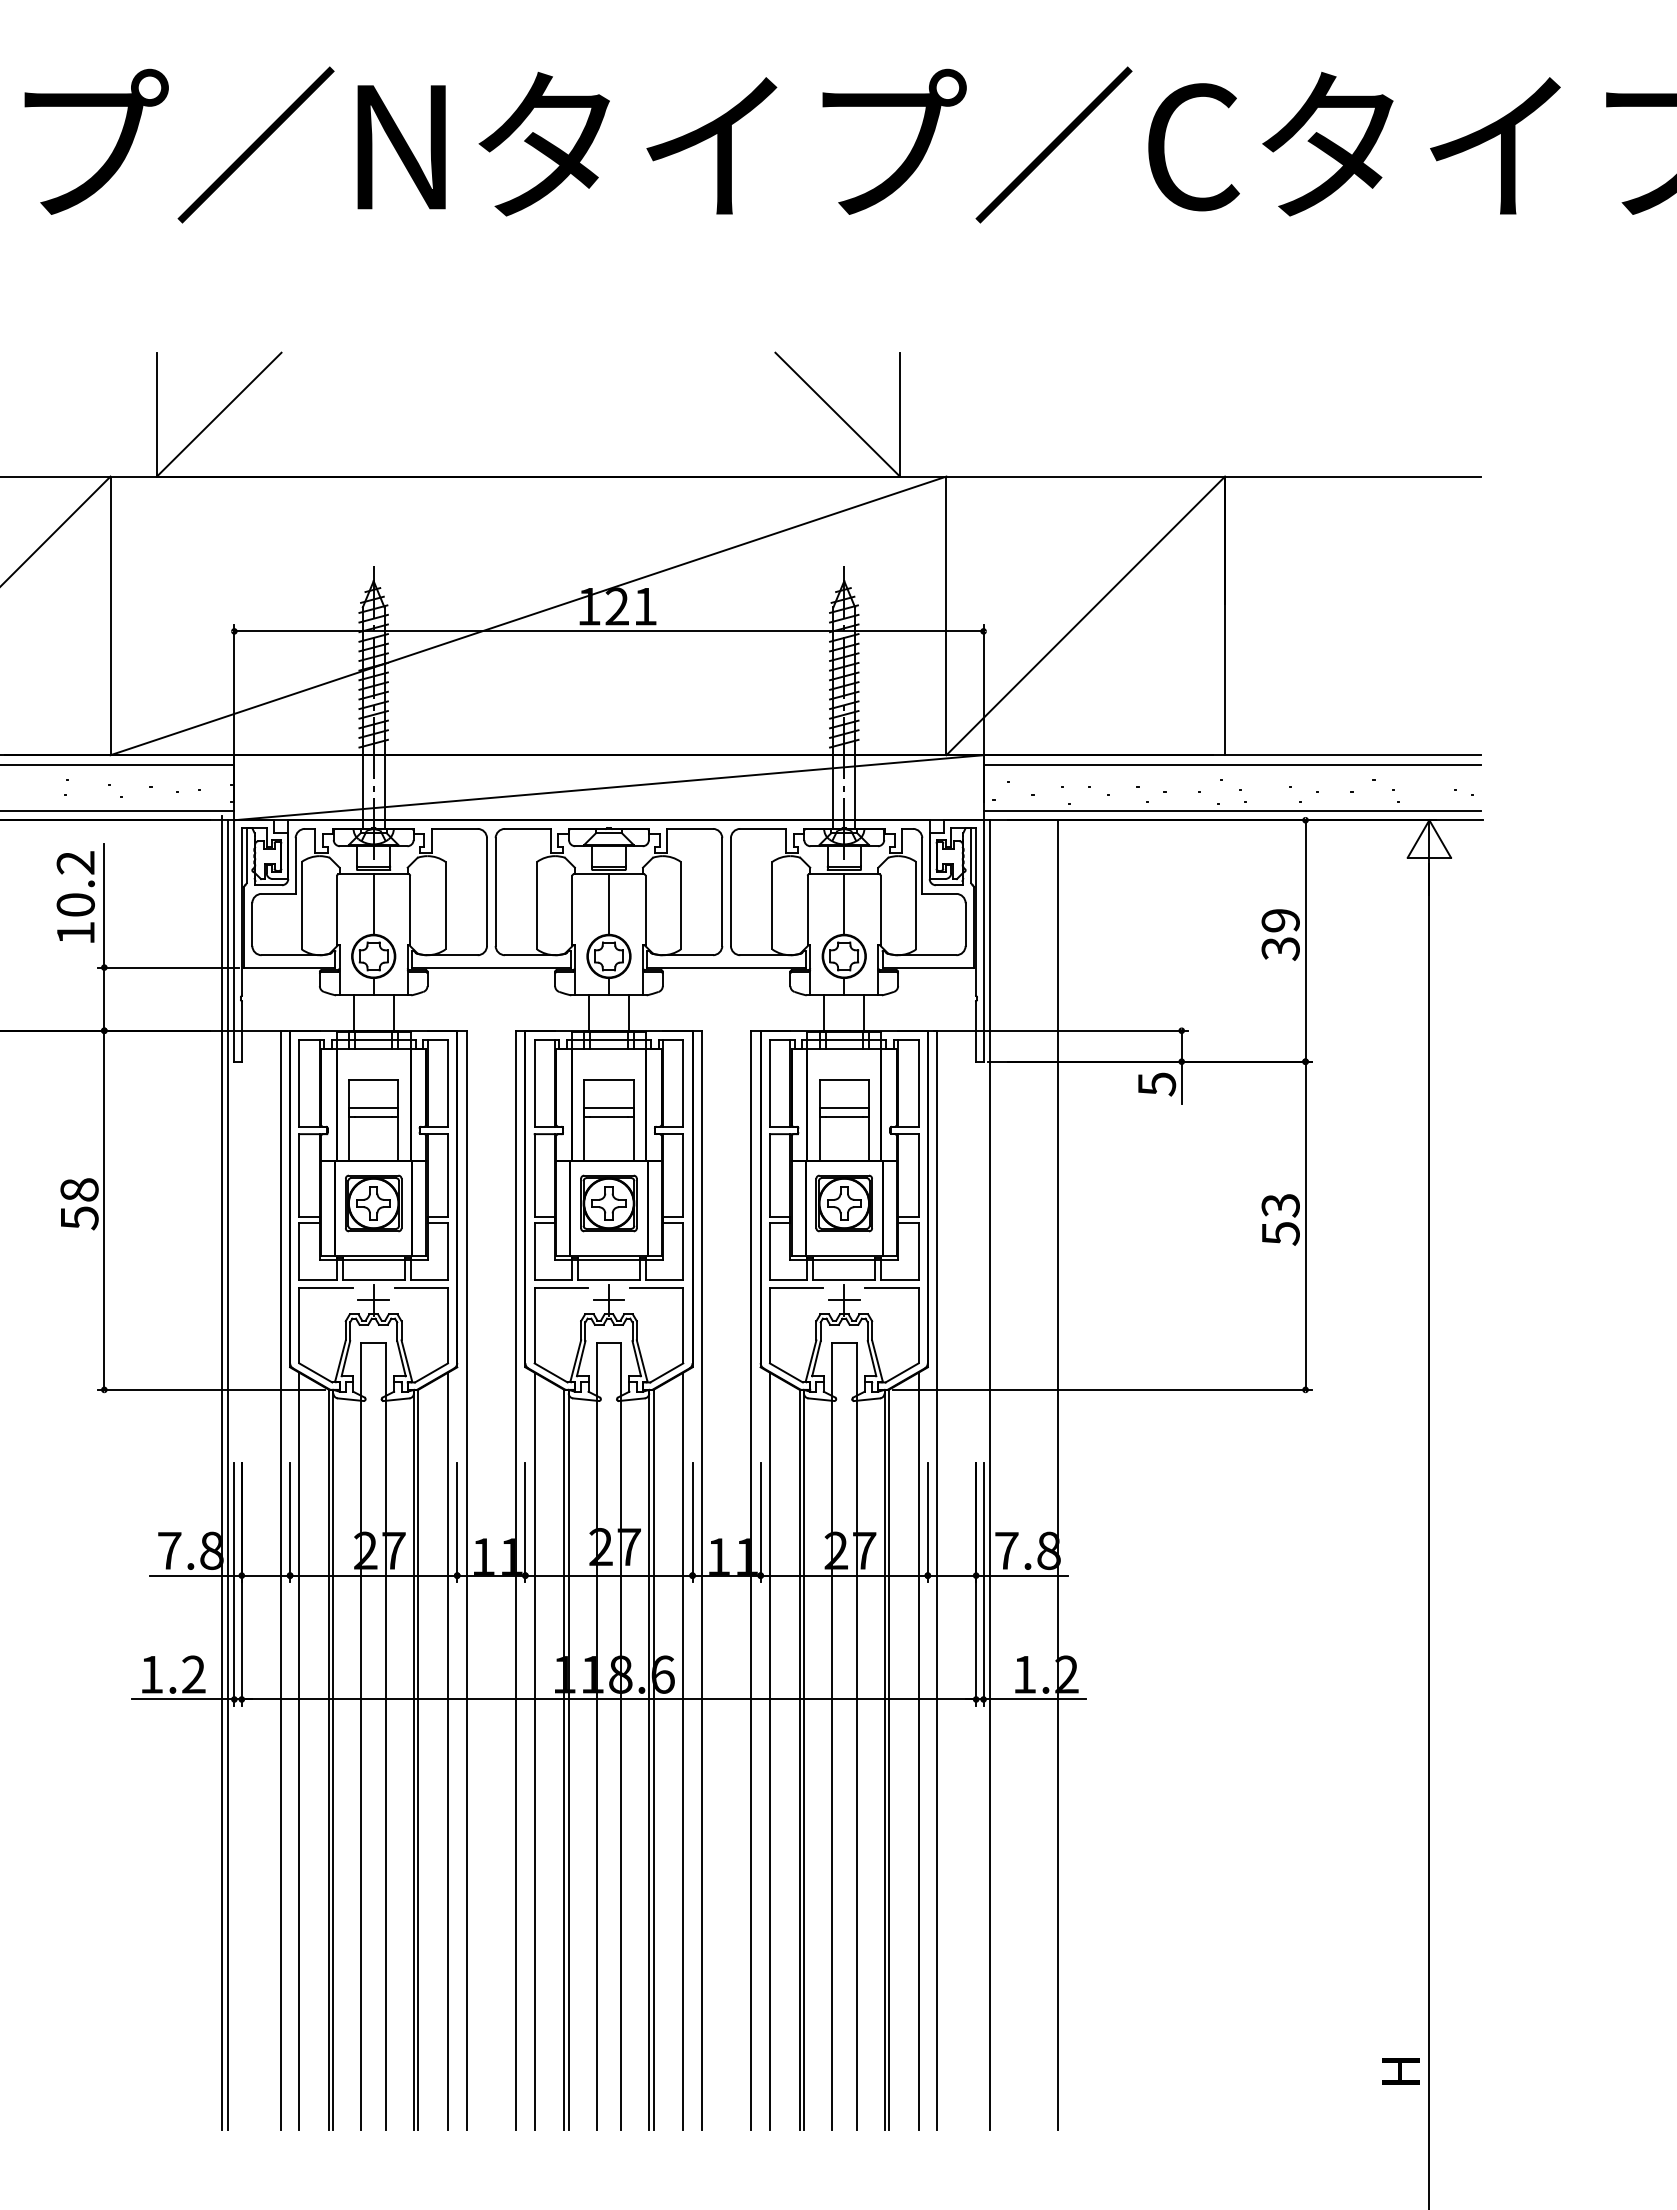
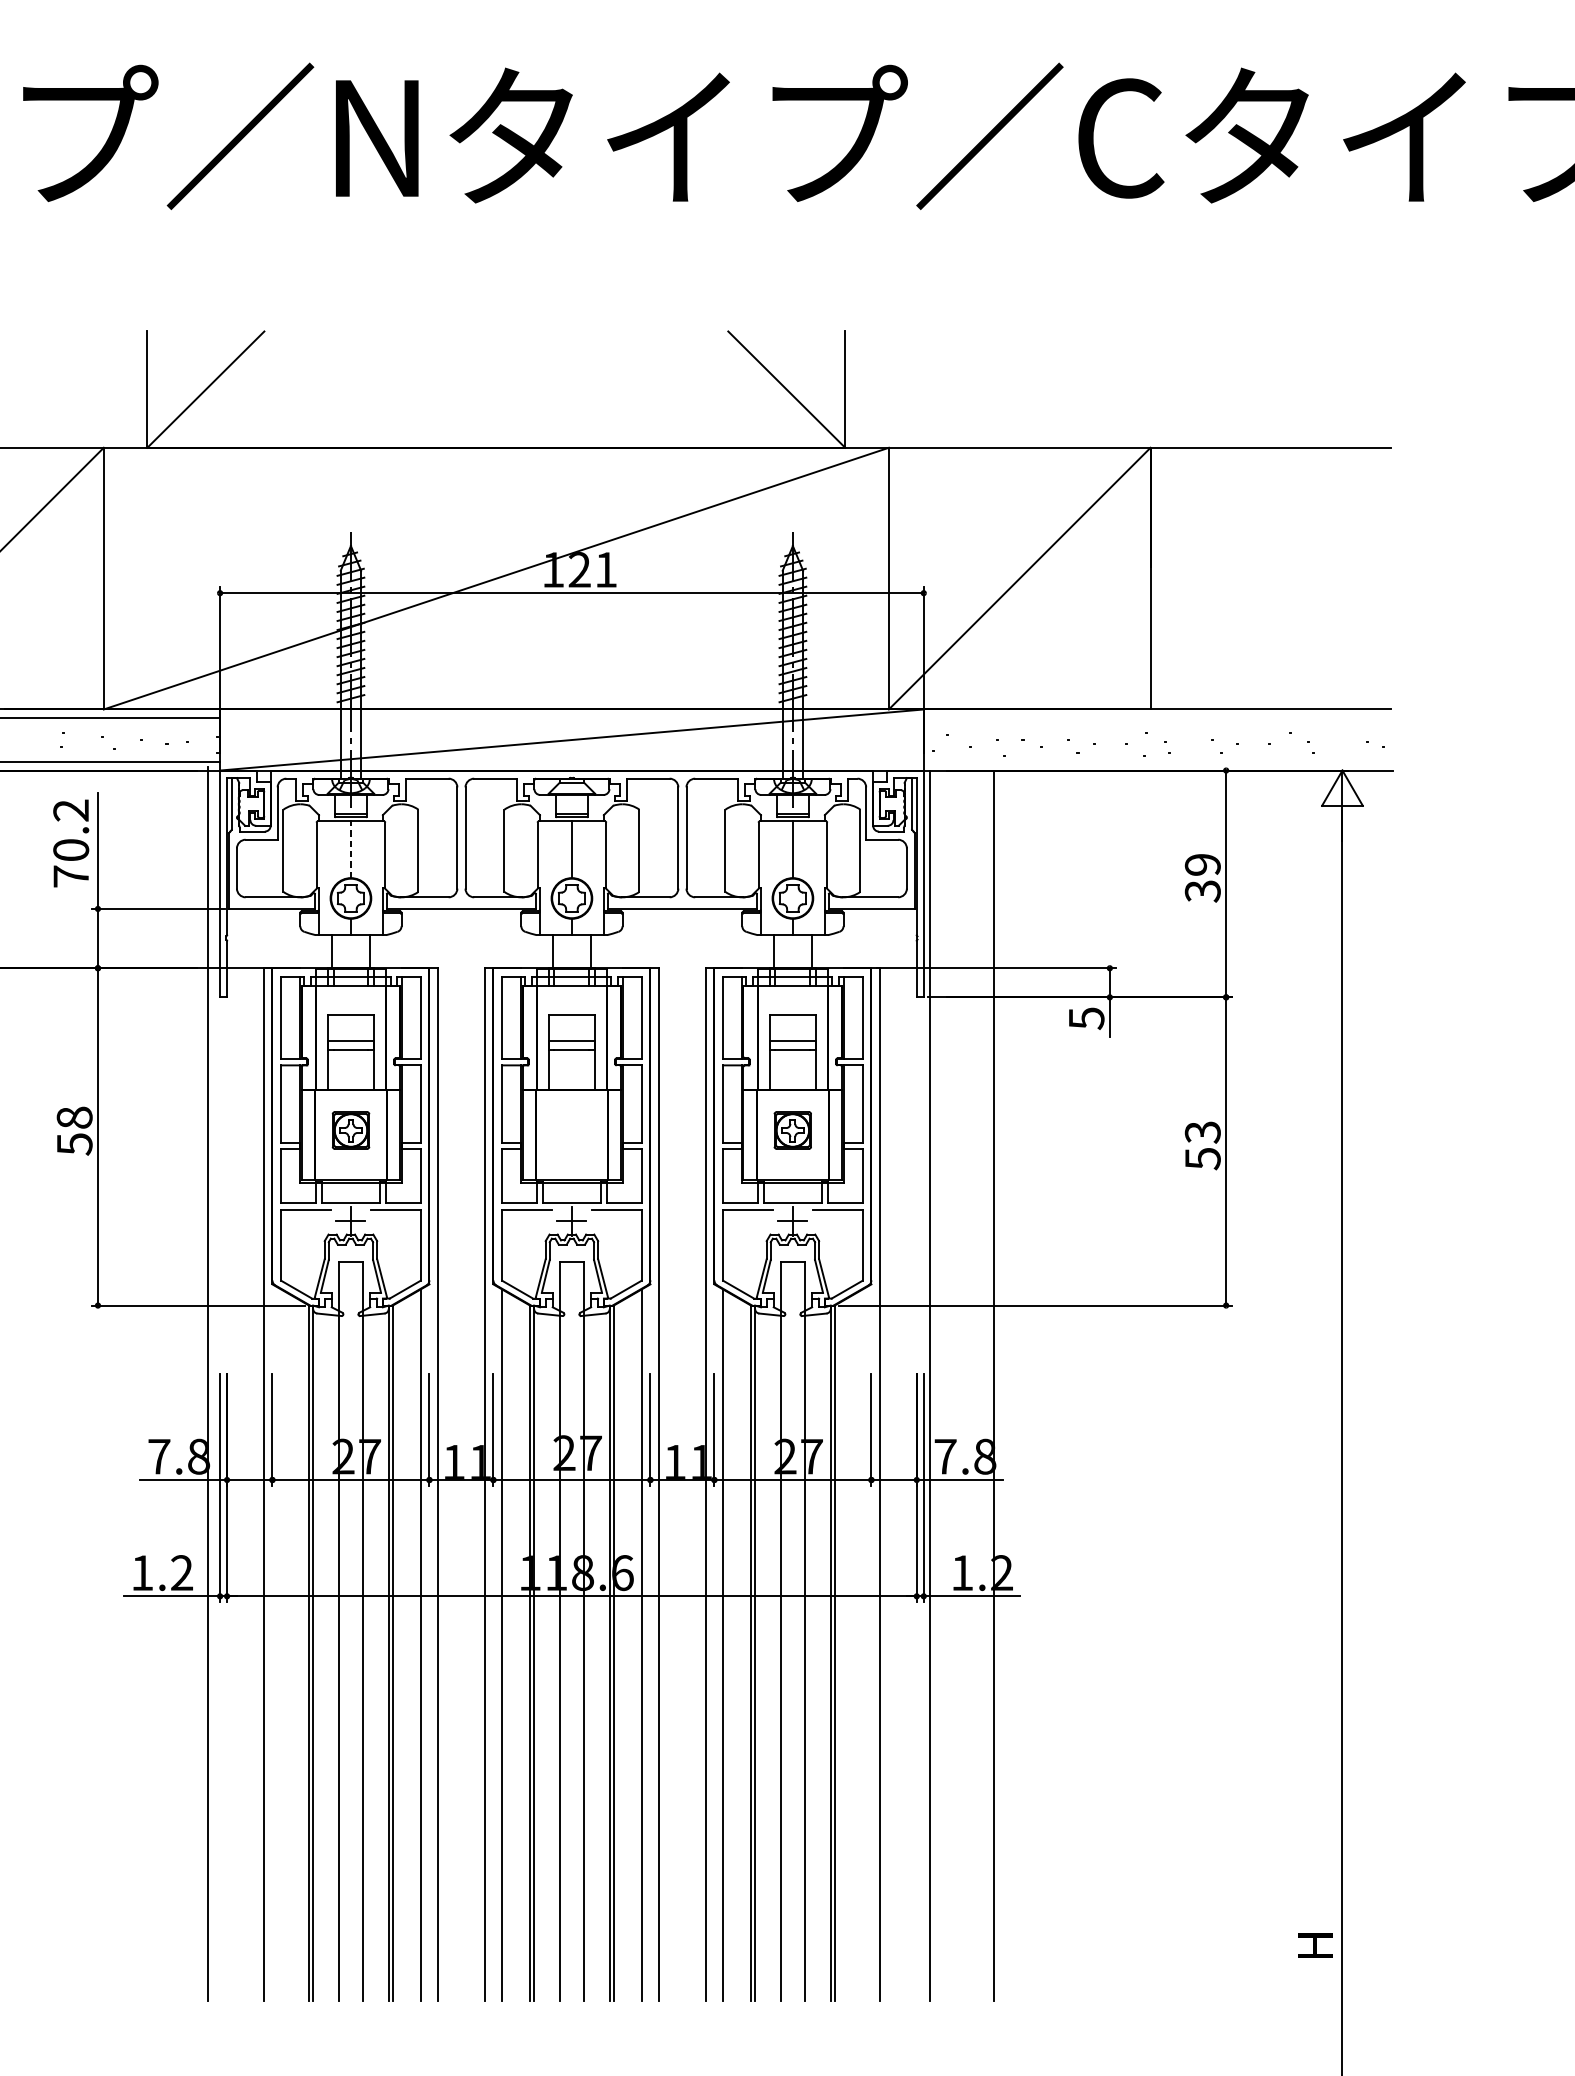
line: (1232, 764) -> (1157, 718), removed
line: (1232, 810) -> (1157, 761), removed
line: (373, 904) -> (350, 849), solid -> dashed
text: (75, 932) -> (70, 875), 10.2 -> 70.2
part: (373, 1203) -> (350, 1130), size x0.7
part: (608, 1203) -> (571, 1130), removed
part: (843, 1203) -> (792, 1130), size x0.7
line: (228, 1474) -> (214, 1385), removed
line: (299, 1751) -> (281, 1645), removed
line: (918, 1751) -> (862, 1645), removed

